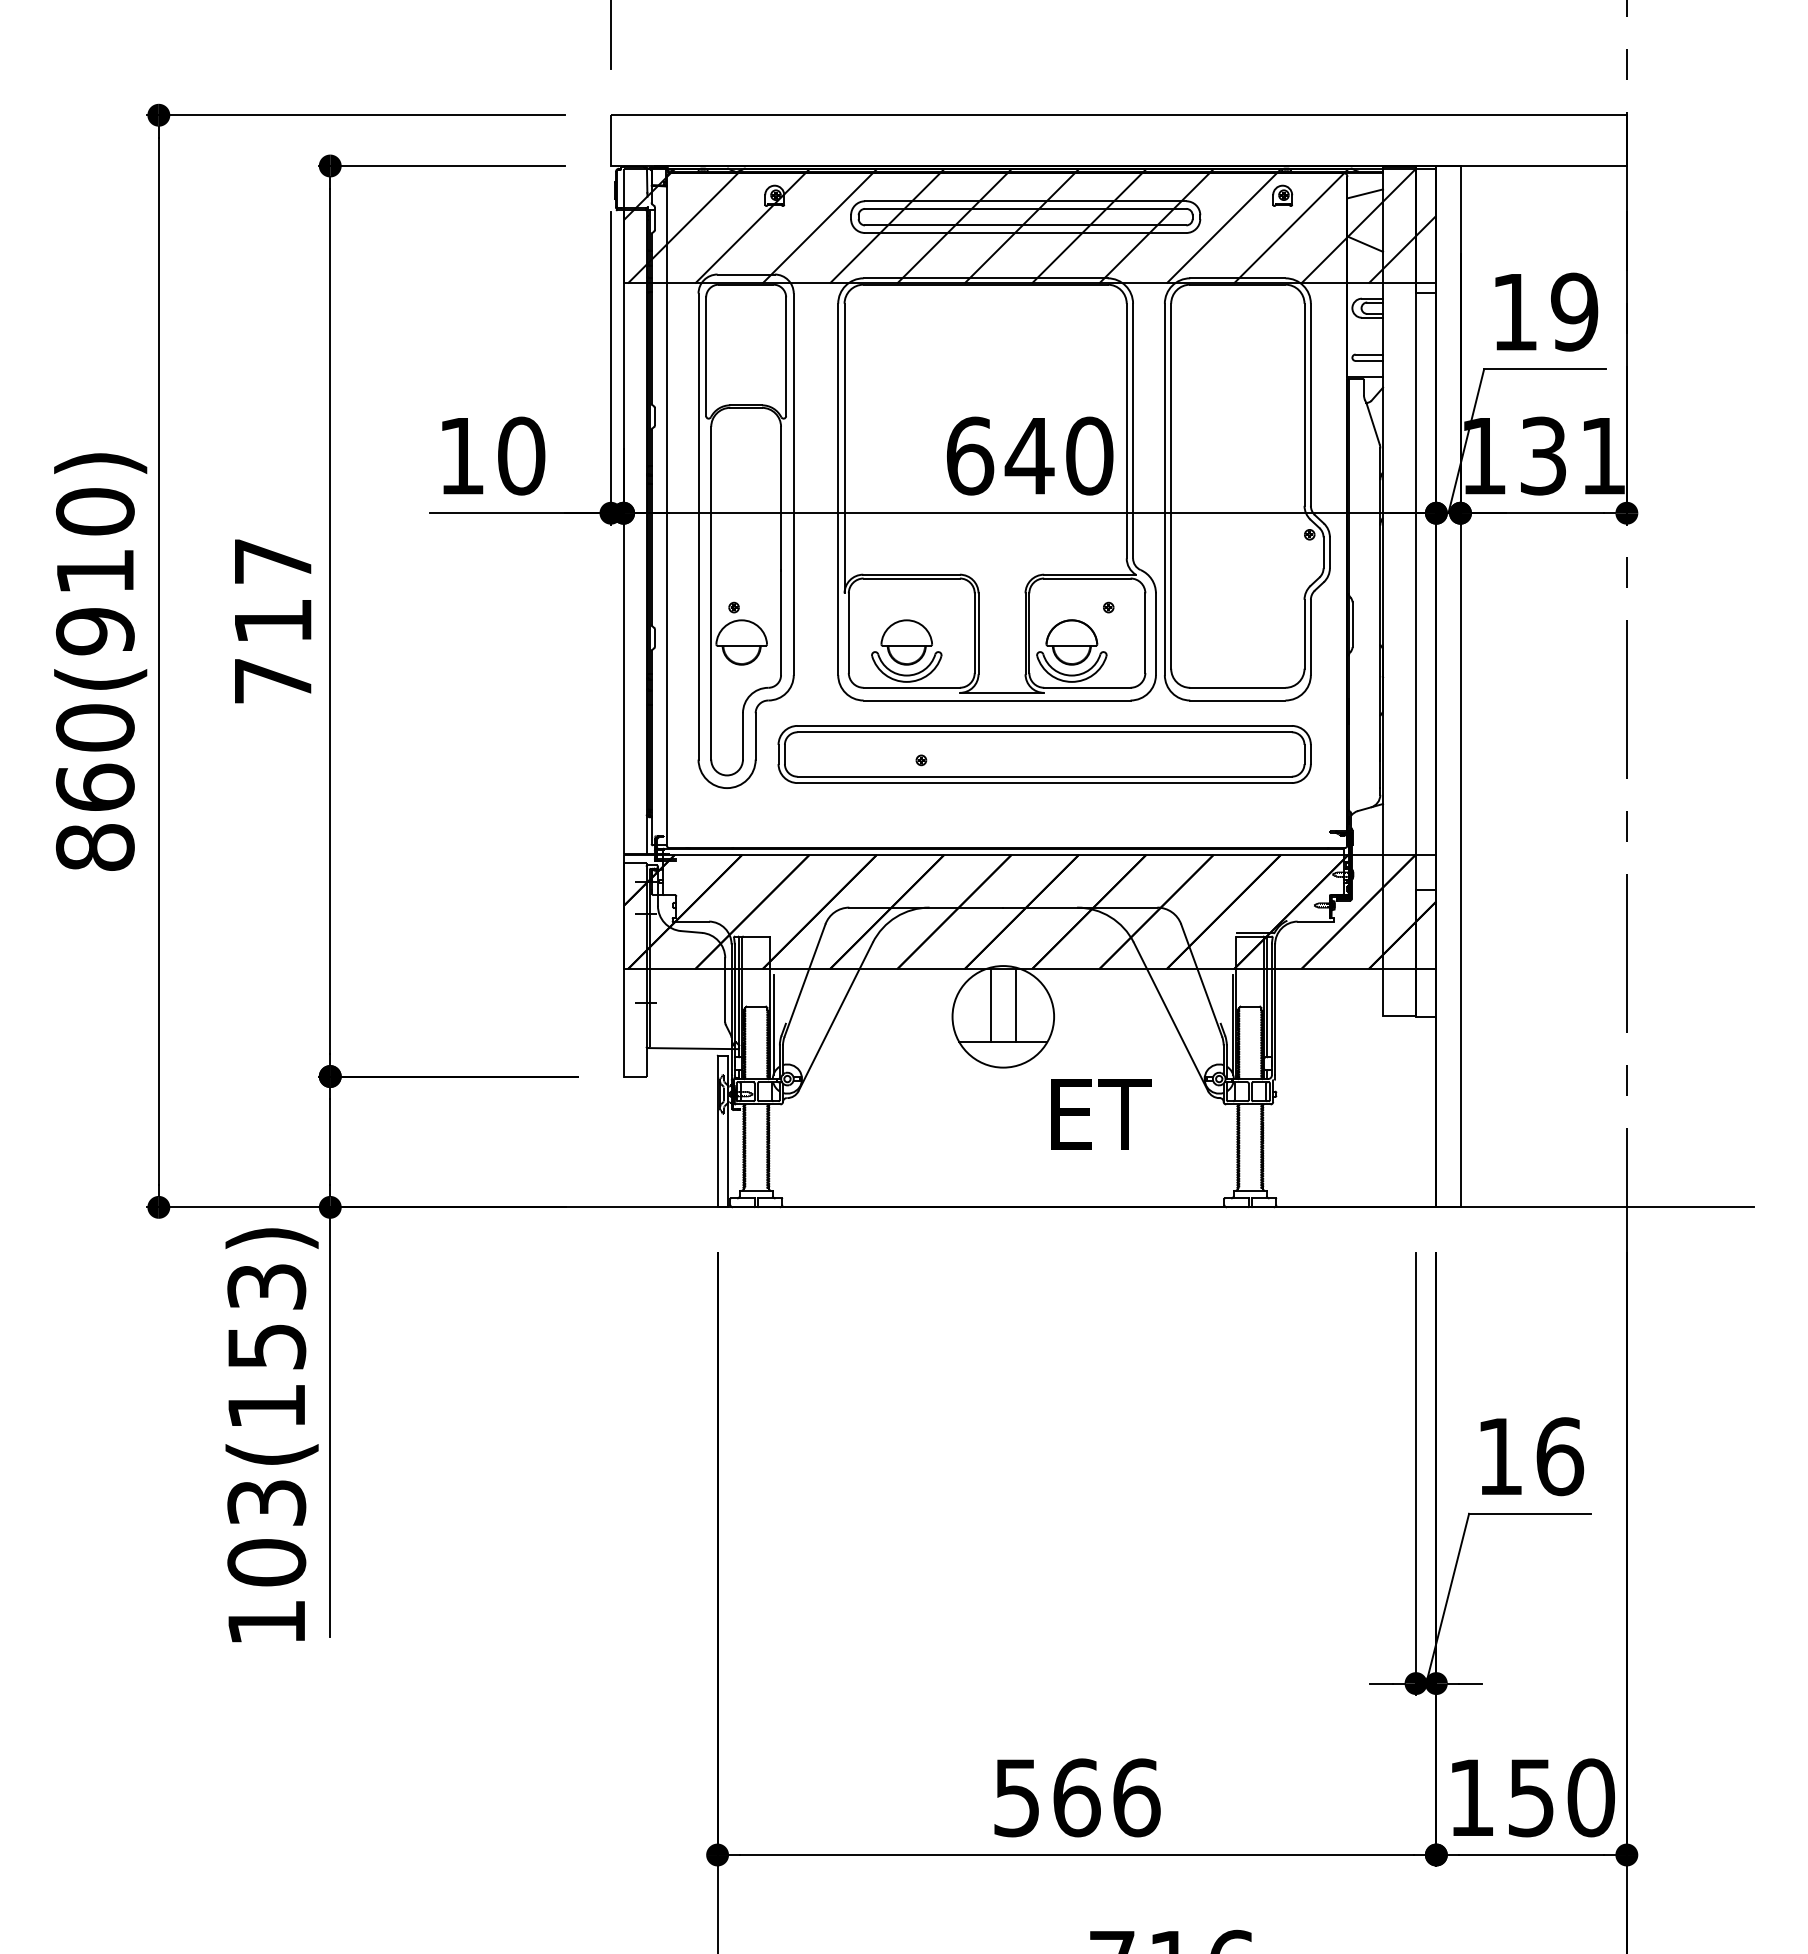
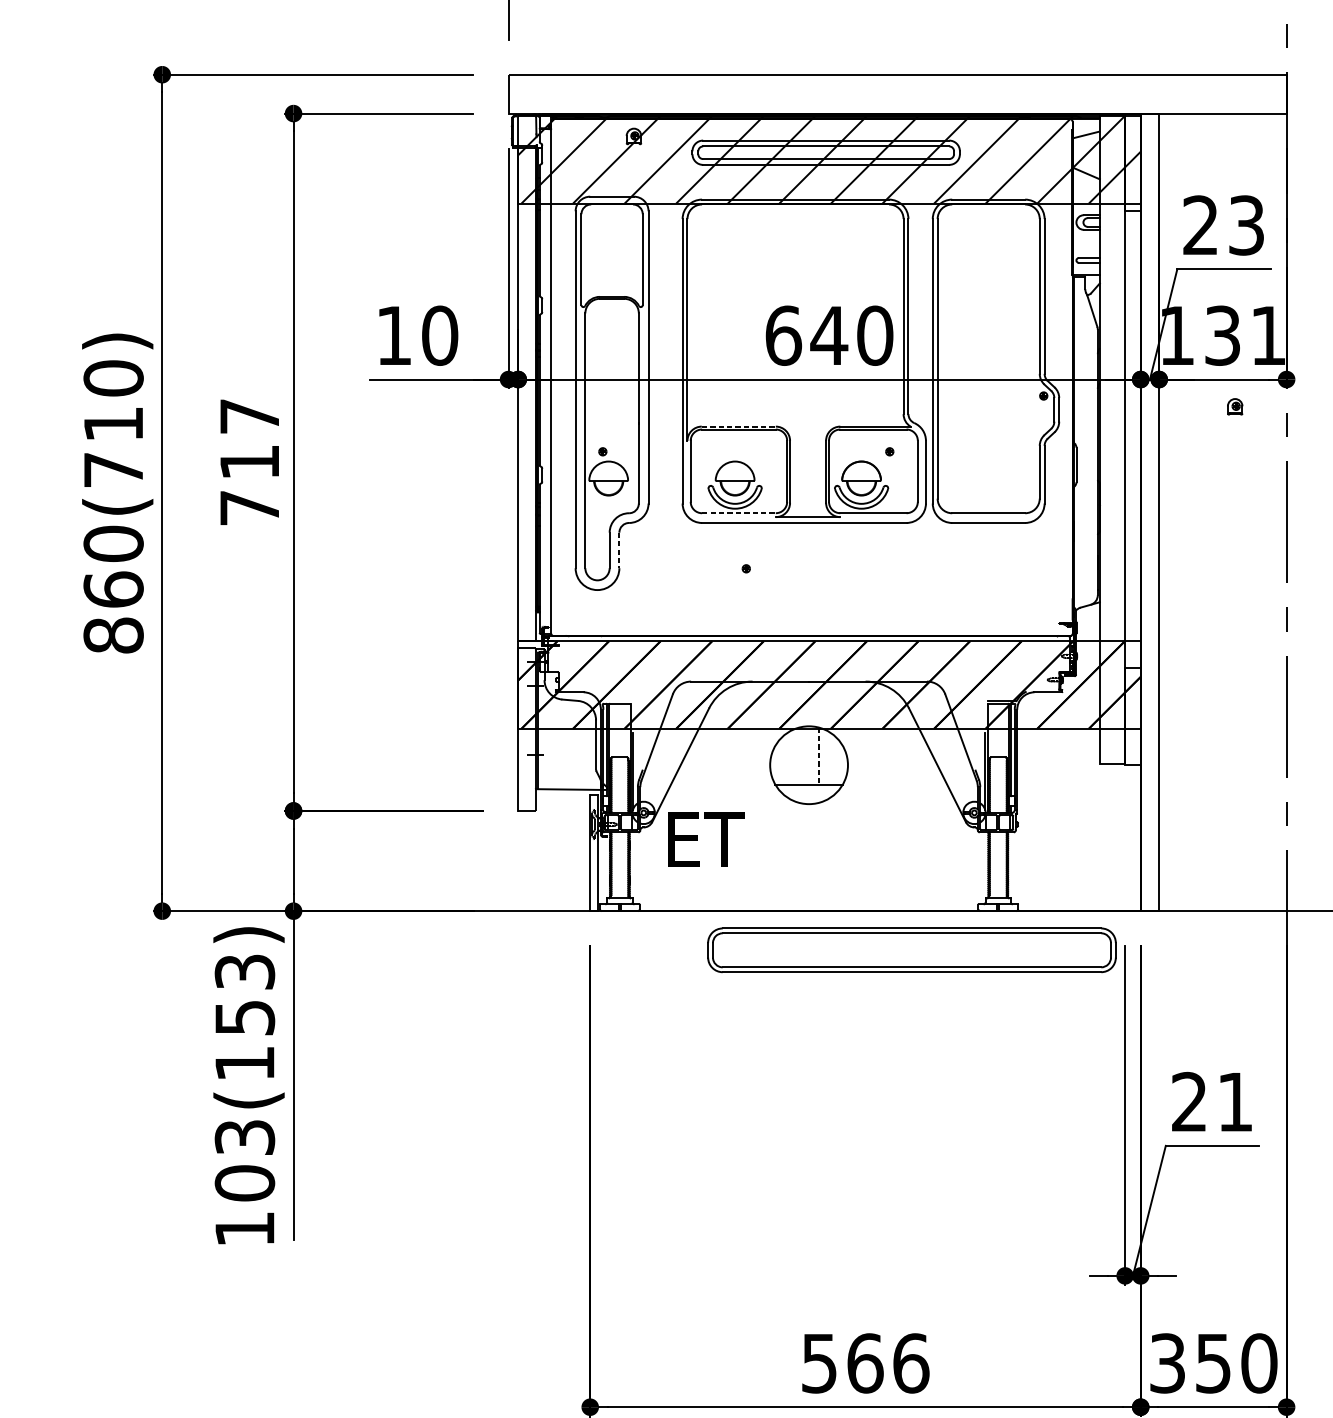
part: (1282, 195) -> (1235, 406), moved
text: (1545, 311) -> (1224, 225), 19 -> 23
line: (912, 574) -> (739, 426), solid -> dashed
text: (94, 631) -> (112, 470), 860(910) -> 860(710)
line: (912, 687) -> (739, 513), solid -> dashed
line: (755, 736) -> (619, 550), solid -> dashed
part: (1044, 754) -> (911, 950), moved
line: (990, 1004) -> (799, 755), removed
line: (1016, 1005) -> (819, 756), solid -> dashed
text: (1101, 1114) -> (706, 840), moved
text: (1530, 1456) -> (1212, 1101), 16 -> 21
text: (1471, 1797) -> (1167, 1363), 150 -> 350

